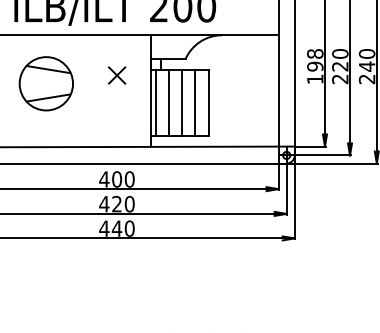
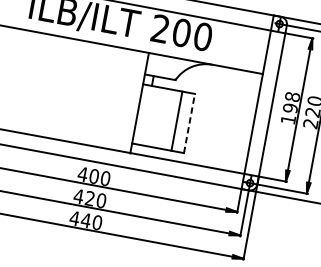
part: (117, 75) -> (111, 83), removed
part: (45, 83) -> (46, 78), removed
line: (209, 102) -> (189, 122), solid -> dashed
line: (156, 103) -> (142, 115), removed
line: (169, 103) -> (153, 117), removed
line: (182, 103) -> (165, 119), removed

